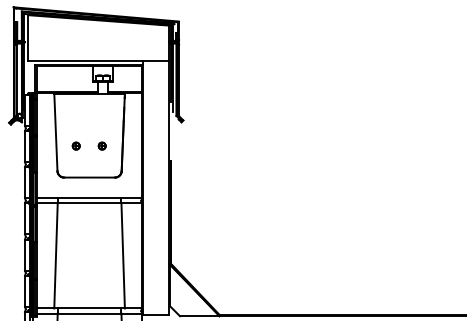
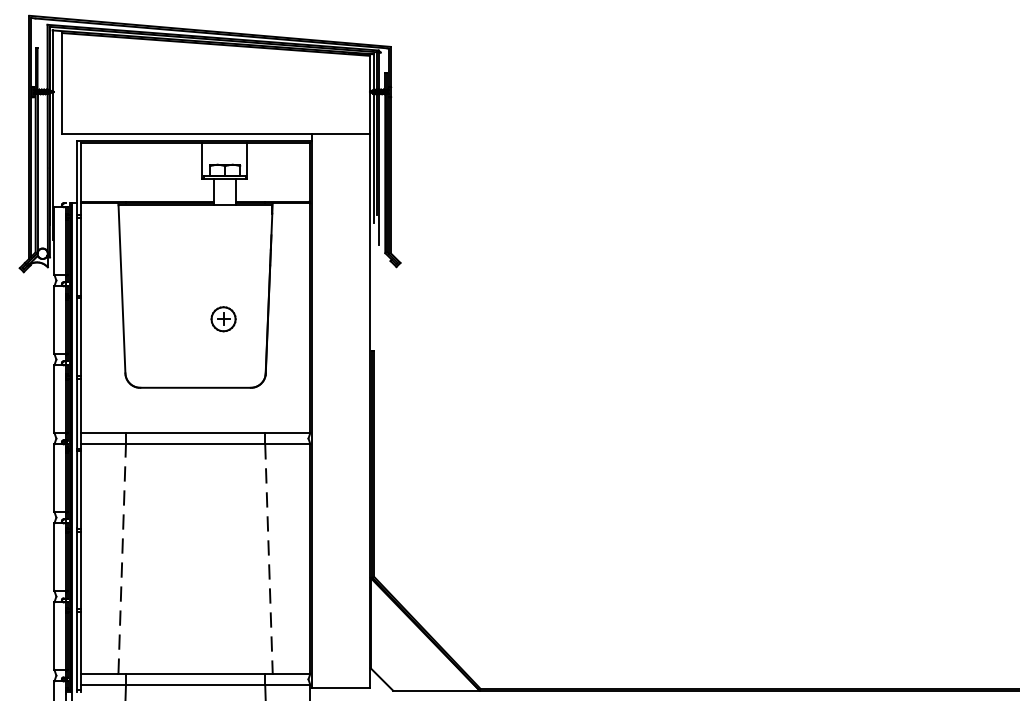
part: (75, 145) -> (164, 317), removed
part: (101, 145) -> (221, 317), size x1.6
line: (56, 255) -> (123, 558), solid -> dashed
line: (123, 255) -> (269, 558), solid -> dashed

